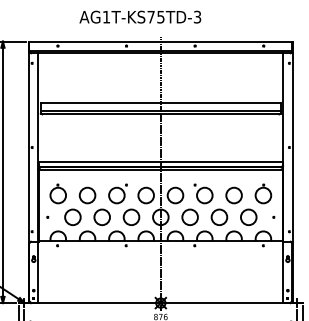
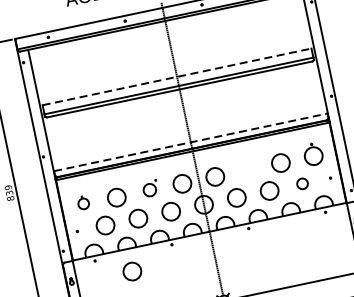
line: (161, 103) -> (177, 77), solid -> dashed
line: (161, 161) -> (191, 142), solid -> dashed
part: (57, 193) -> (82, 202), size x0.6
part: (117, 193) -> (149, 188), size x0.7
part: (203, 193) -> (246, 168), removed
circle: (248, 216) -> (301, 183), size x0.6
circle: (87, 261) -> (132, 271), added

